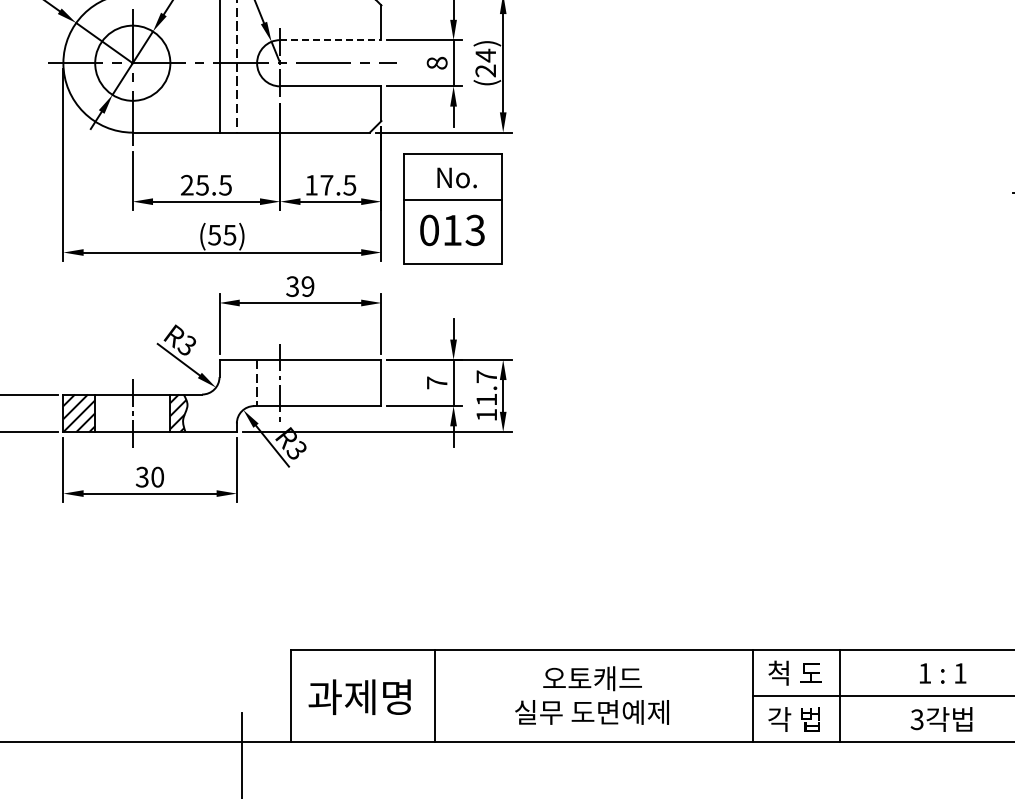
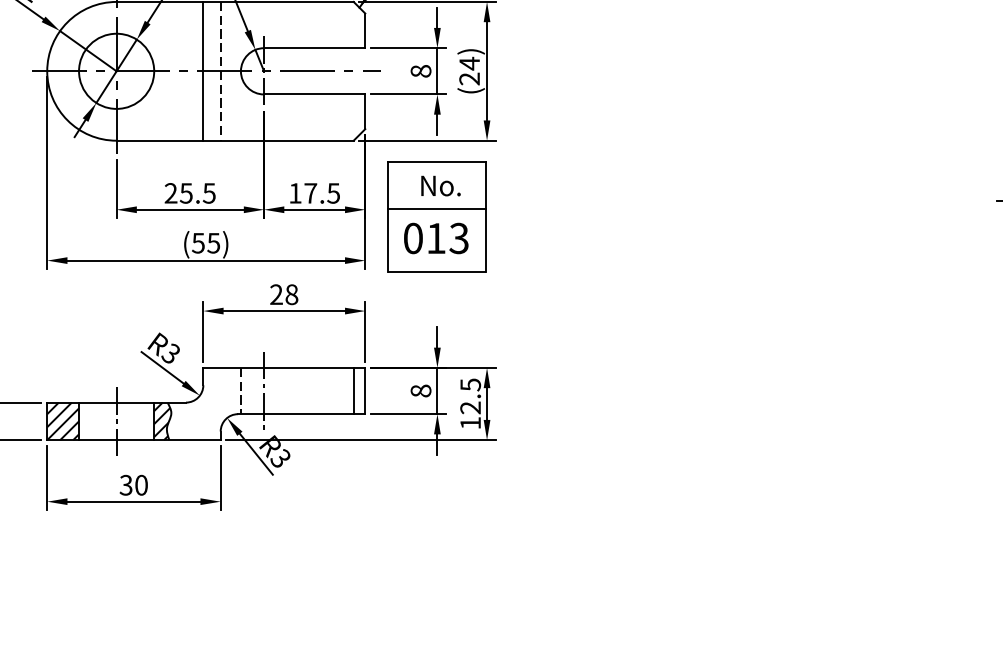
line: (330, 40) -> (314, 48), dashed -> solid
text: (300, 286) -> (284, 294), 39 -> 28
line: (369, 382) -> (353, 390), added
text: (436, 382) -> (420, 390), 7 -> 8
text: (486, 388) -> (470, 396), 11.7 -> 12.5

